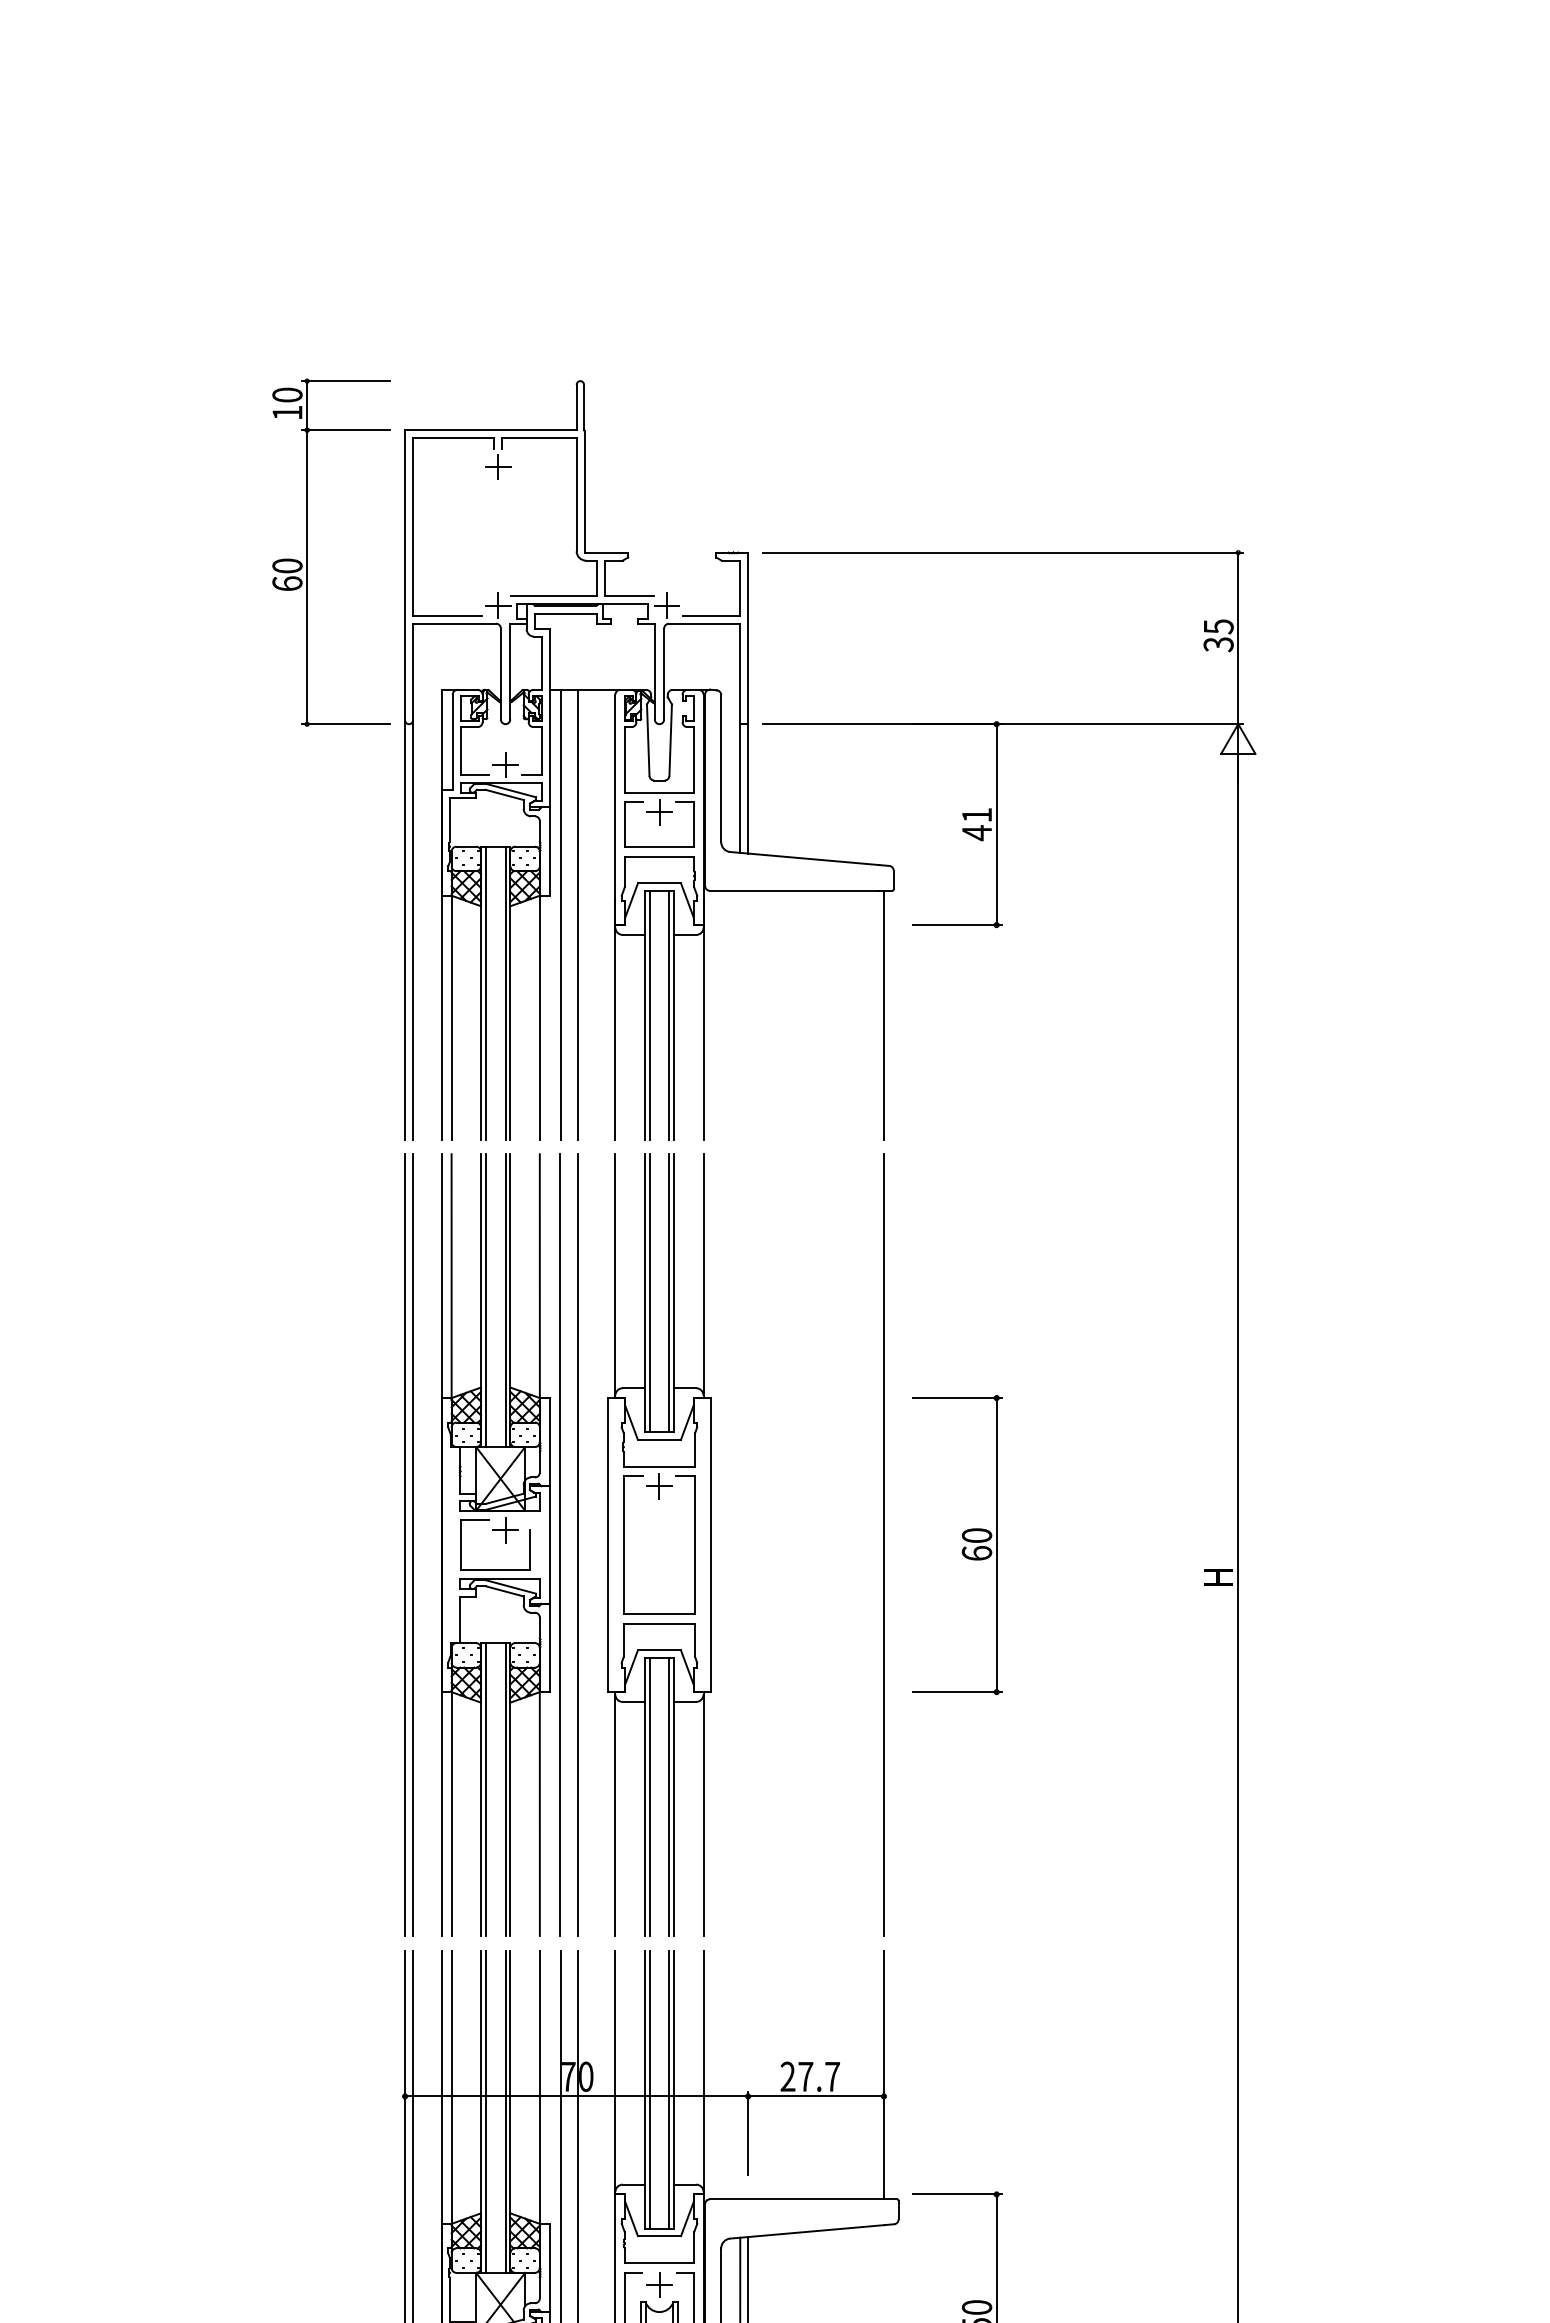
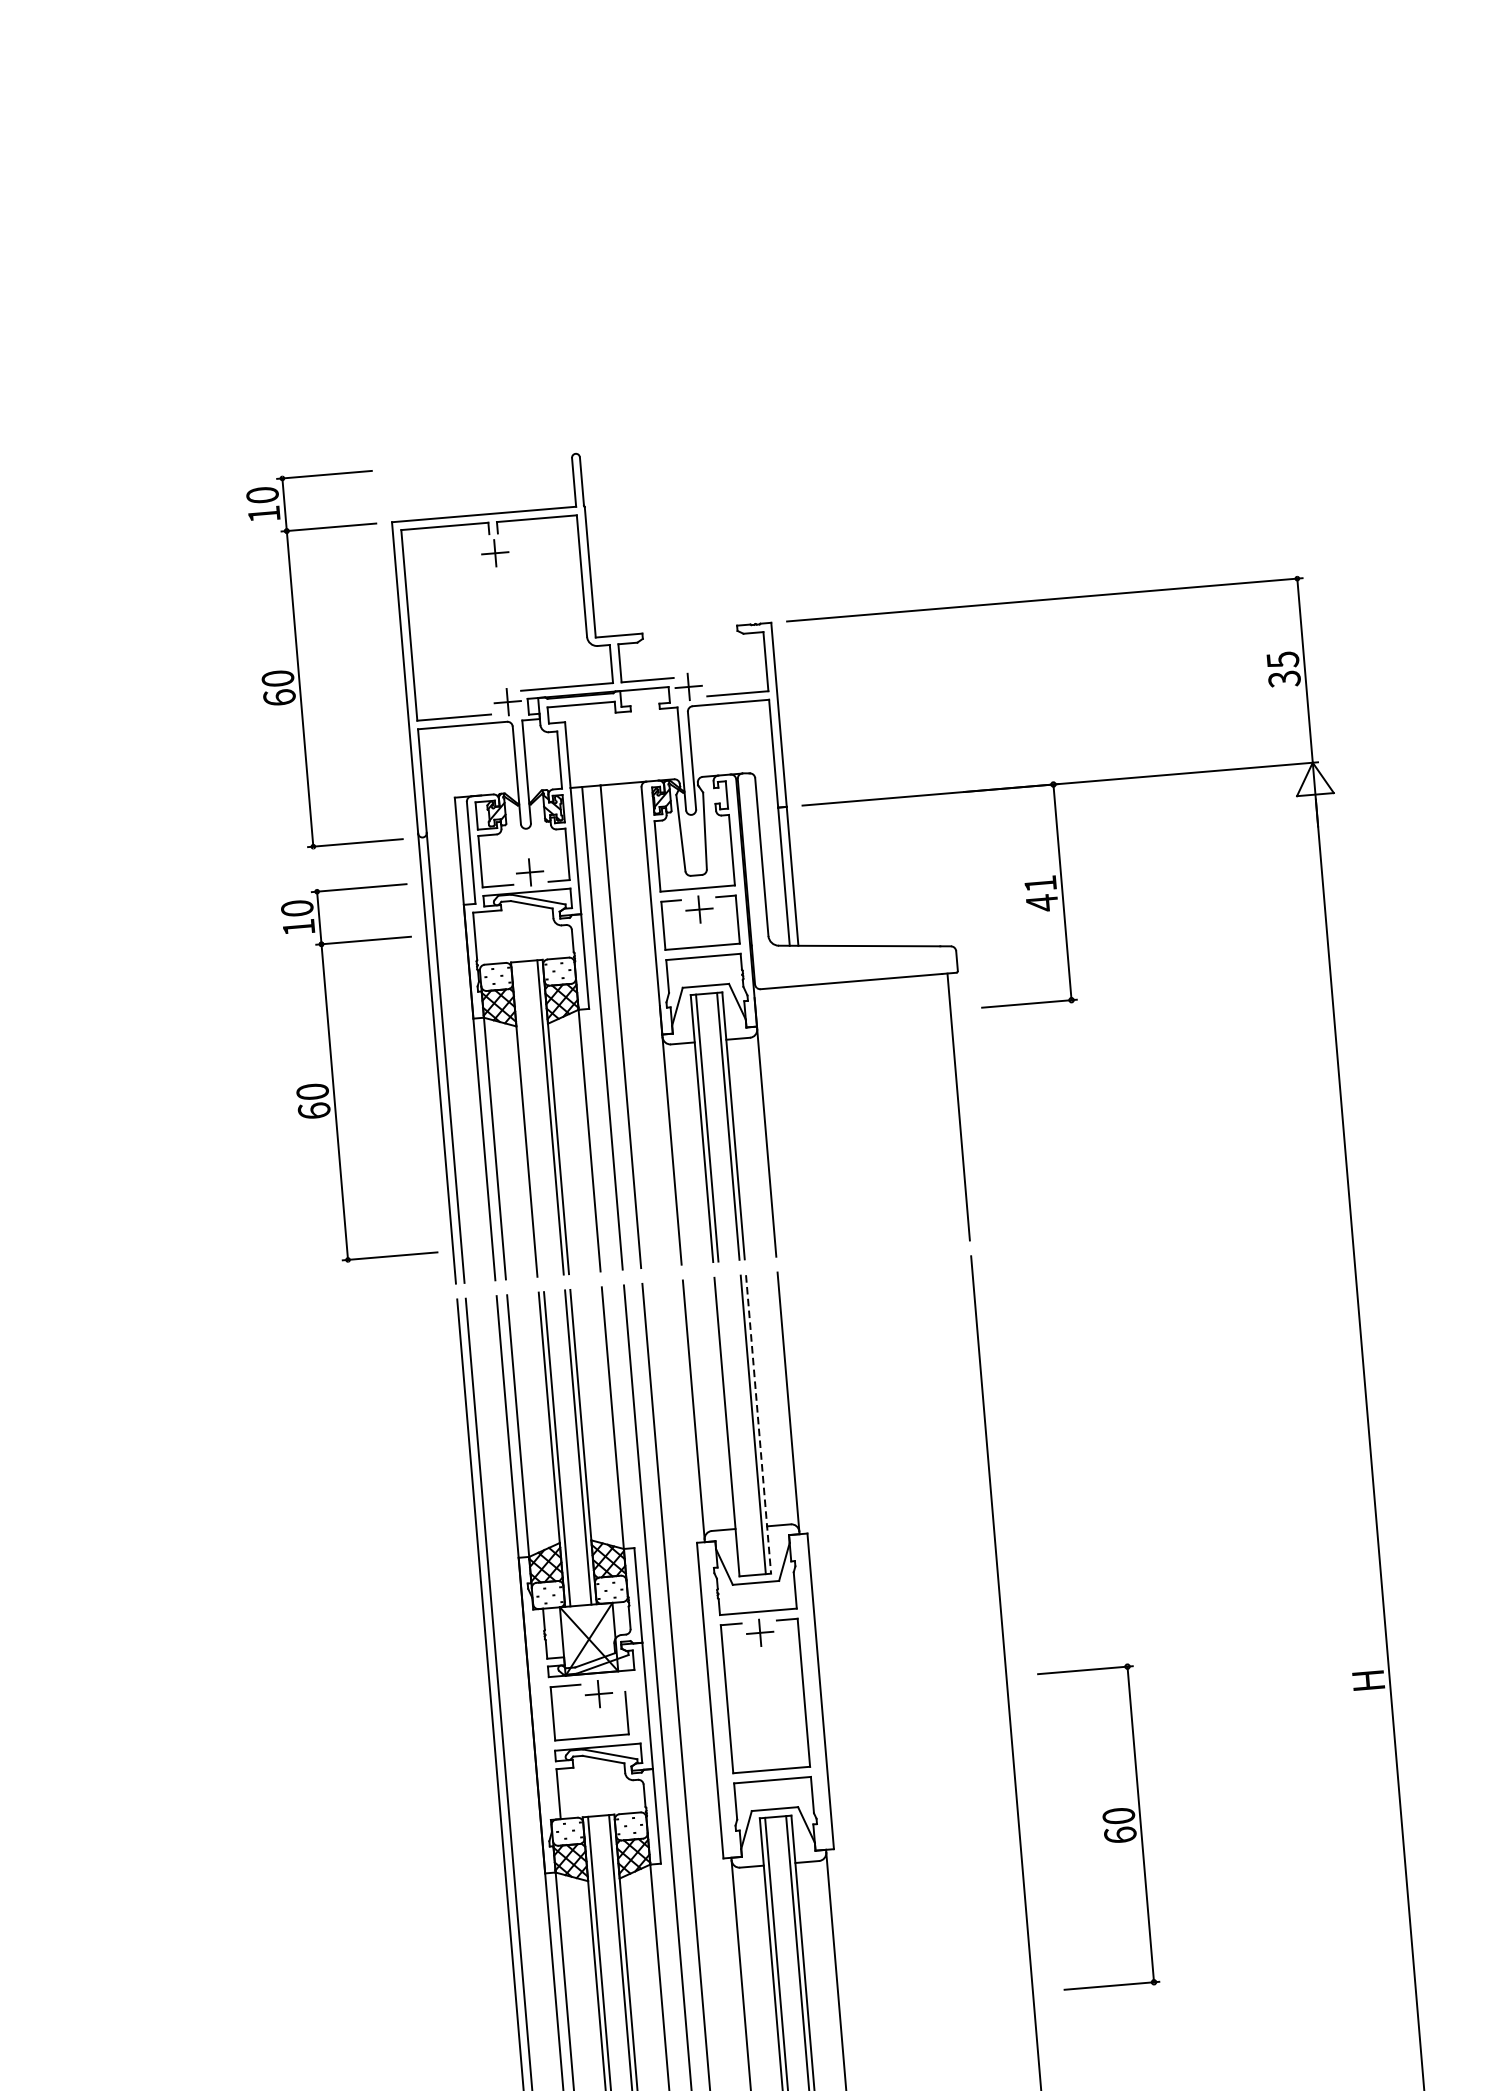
part: (307, 937) -> (332, 1075), added
line: (485, 992) -> (528, 1118), removed
line: (649, 1293) -> (732, 1426), removed
line: (674, 1293) -> (758, 1424), solid -> dashed
part: (957, 1545) -> (1098, 1828), moved

